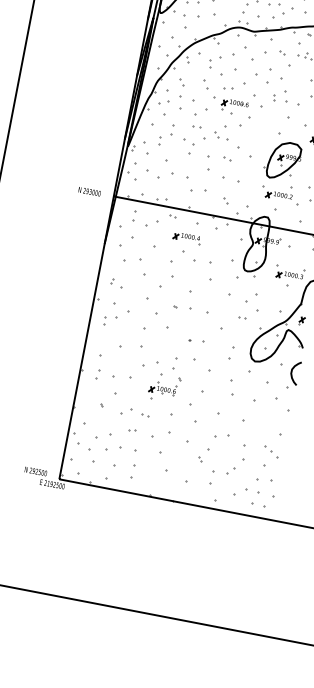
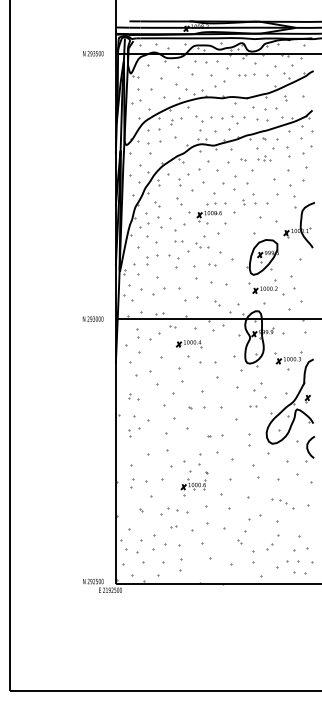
part: (228, 87) -> (211, 203), moved
part: (172, 129) -> (157, 248), size x1.6
part: (145, 415) -> (182, 511), size x1.6
part: (270, 452) -> (286, 504), moved

